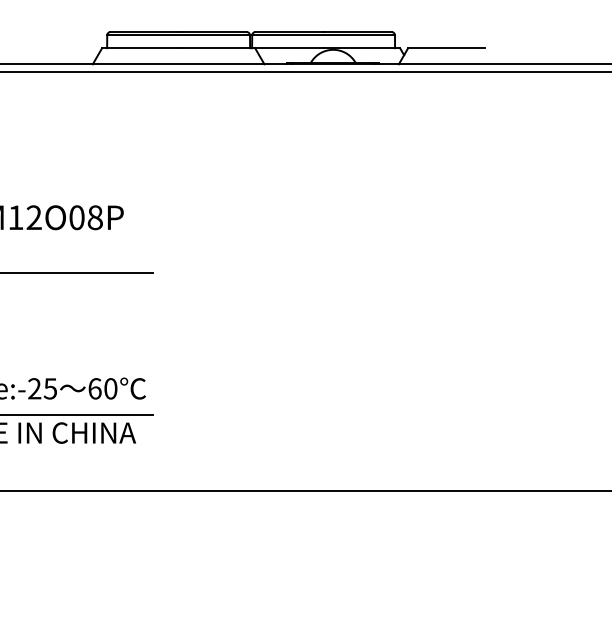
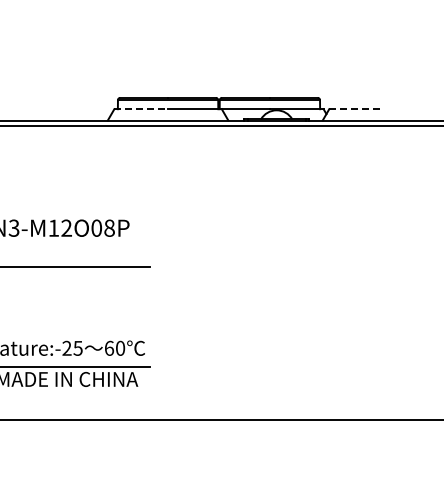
line: (140, 48) -> (141, 109), solid -> dashed
line: (446, 48) -> (356, 109), solid -> dashed

